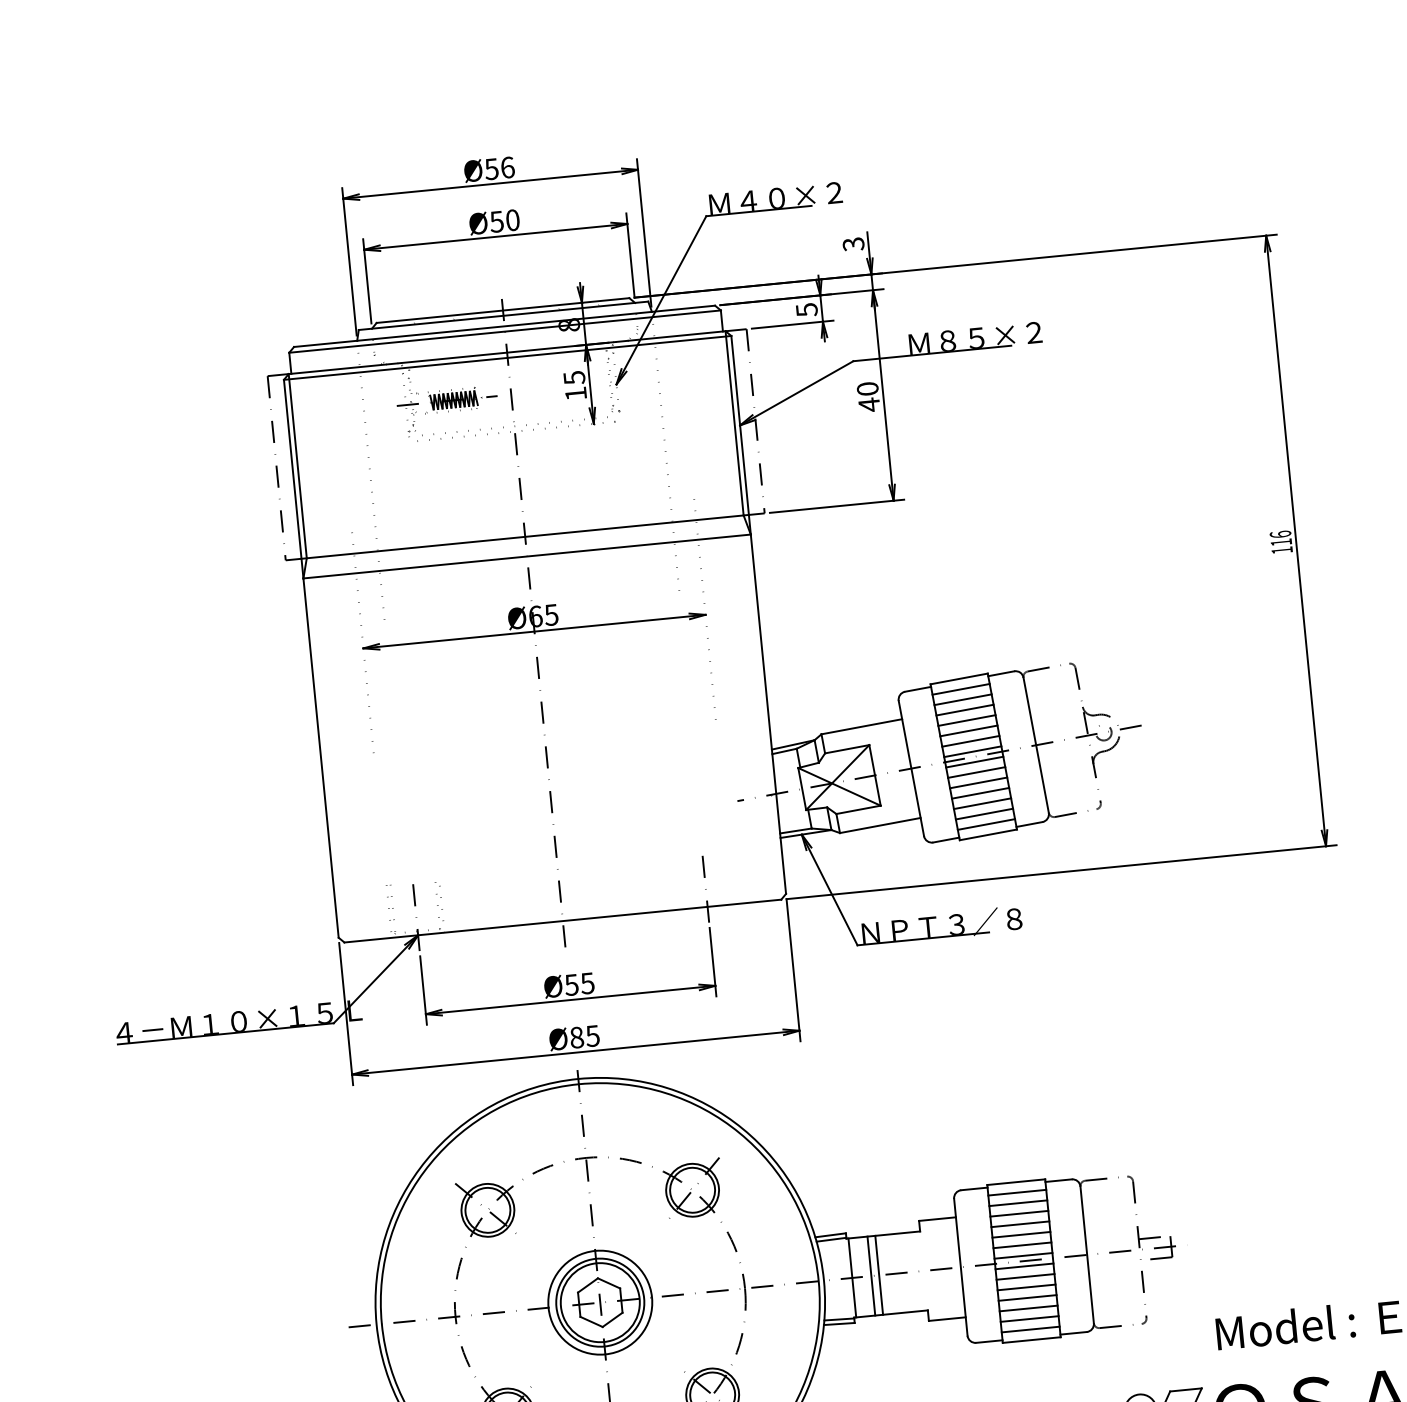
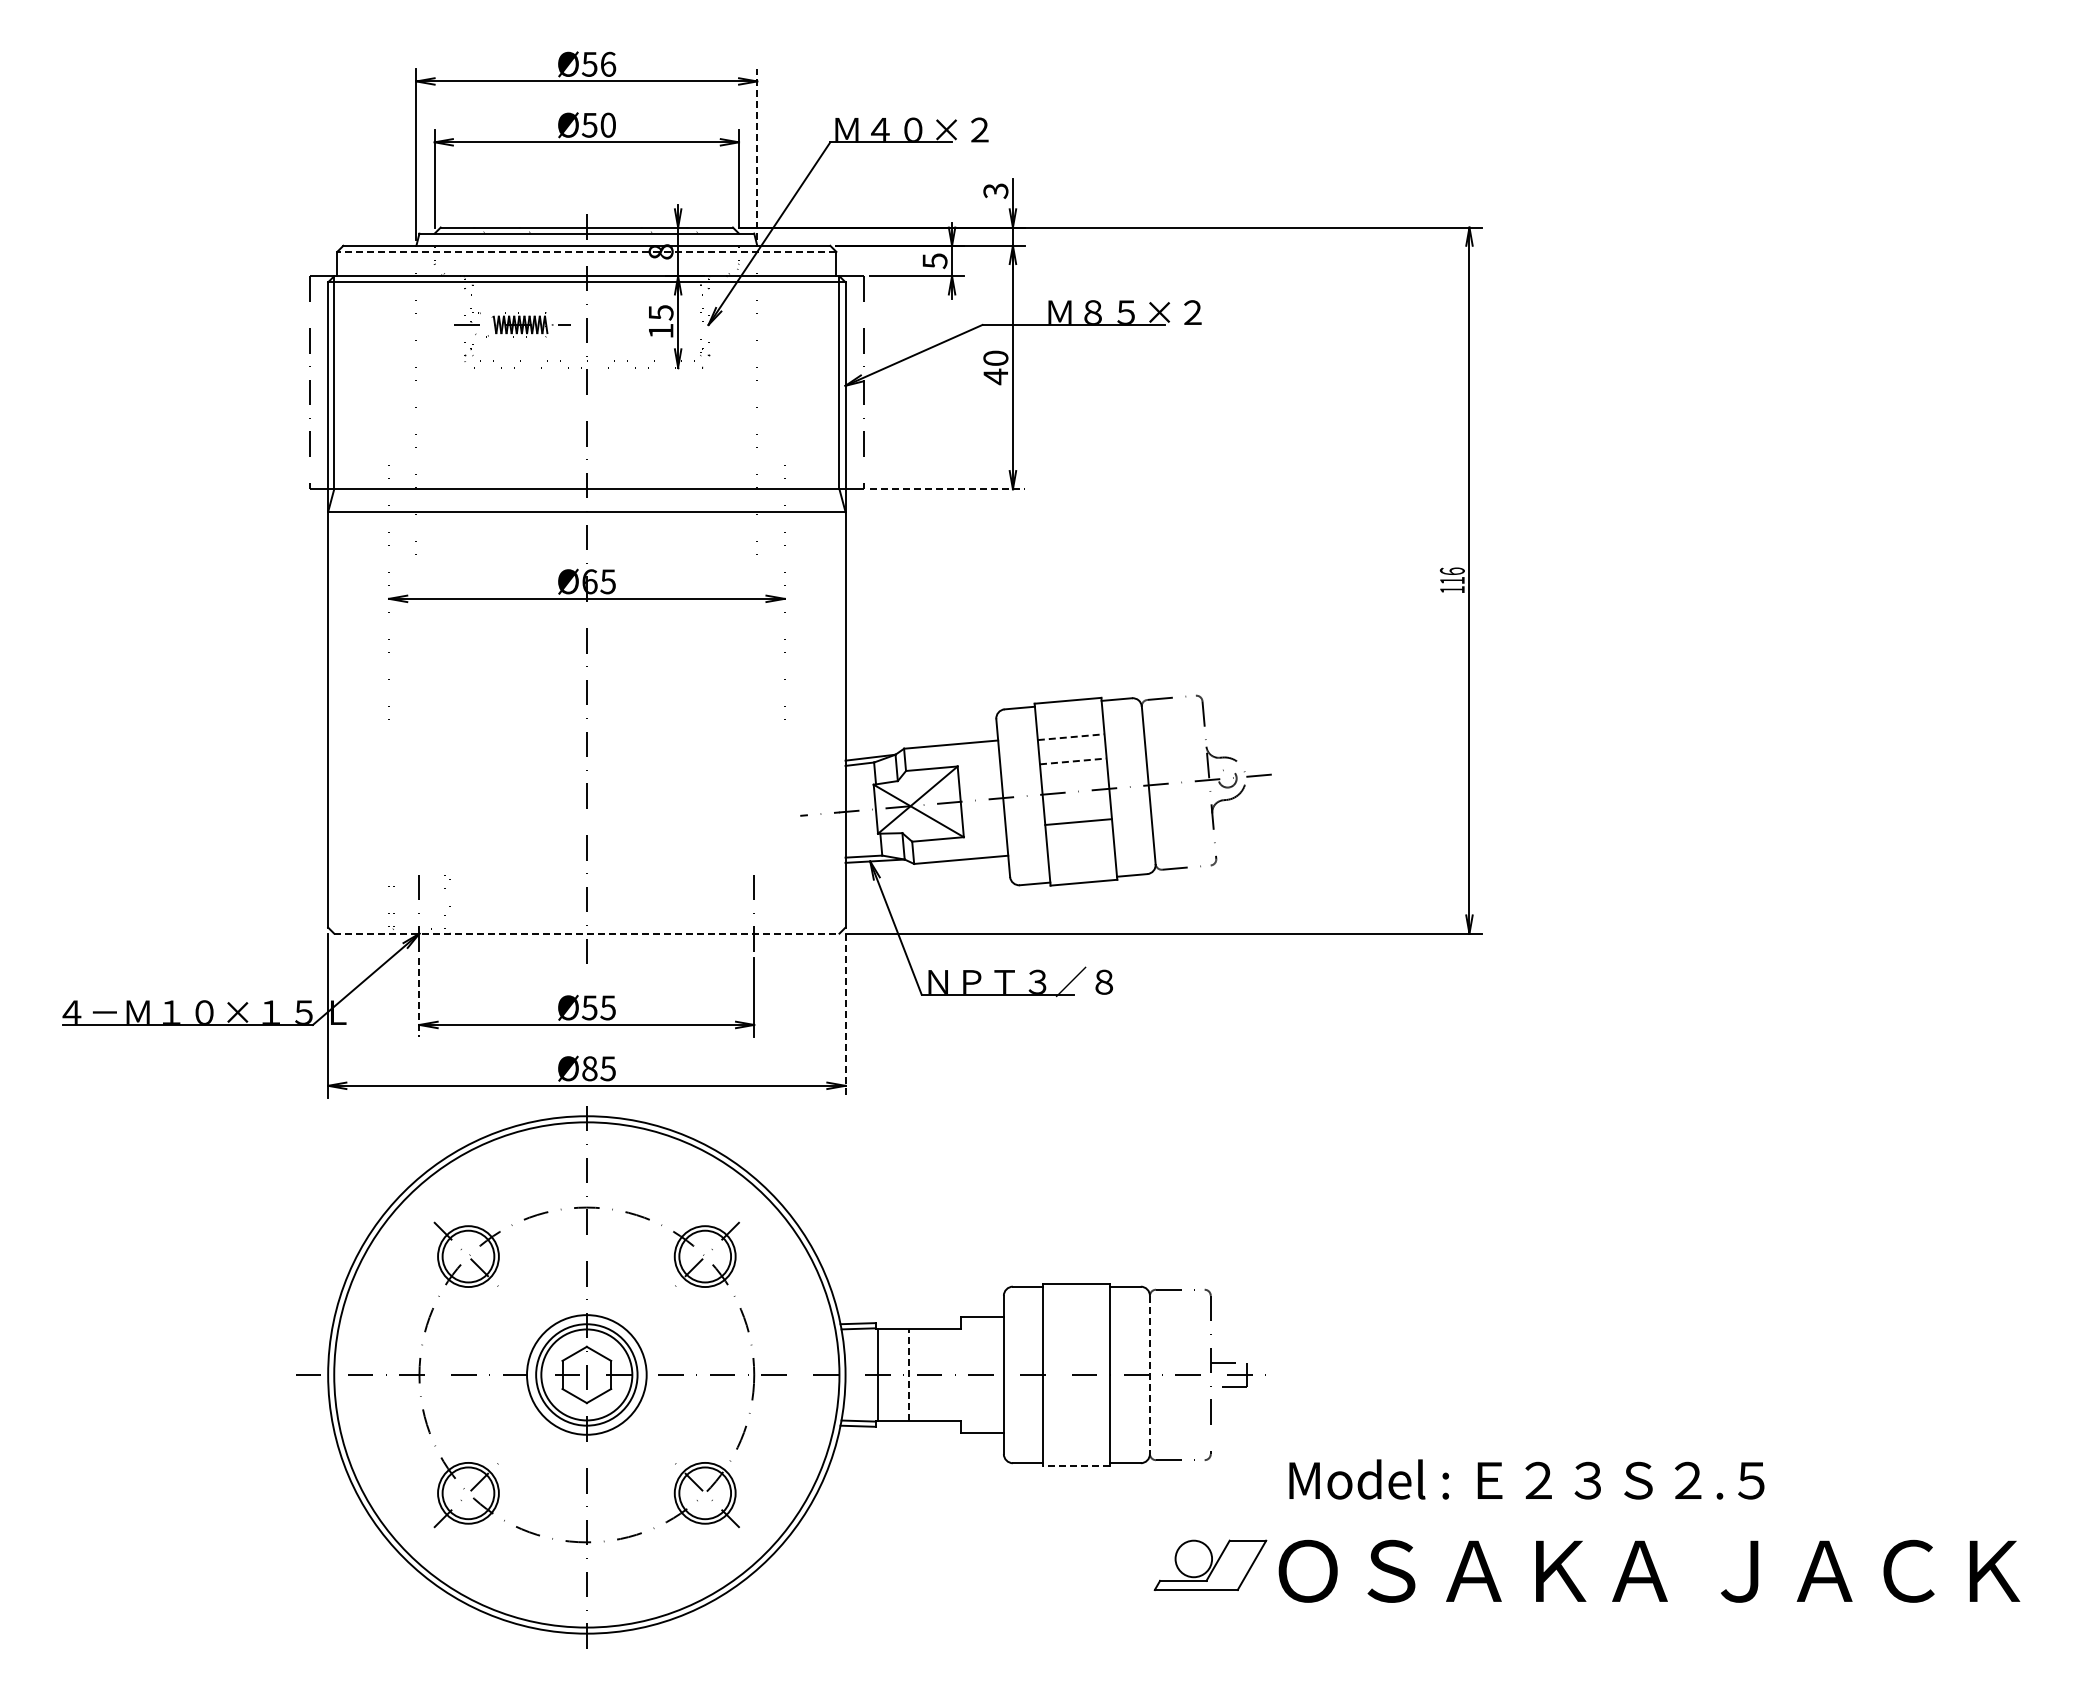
line: (644, 232) -> (757, 154), solid -> dashed
line: (504, 331) -> (586, 251), solid -> dashed
line: (837, 506) -> (947, 489), solid -> dashed
line: (960, 689) -> (1068, 712), removed
line: (962, 699) -> (1069, 724), removed
line: (965, 710) -> (1071, 737), solid -> dashed
line: (966, 720) -> (1071, 749), removed
line: (969, 730) -> (1073, 761), solid -> dashed
line: (970, 741) -> (1074, 773), removed
line: (972, 751) -> (1075, 785), removed
line: (974, 761) -> (1076, 797), removed
line: (976, 772) -> (1077, 809), removed
line: (980, 793) -> (1079, 834), removed
line: (982, 803) -> (1080, 846), removed
line: (984, 814) -> (1081, 858), removed
line: (986, 824) -> (1082, 870), removed
line: (562, 920) -> (586, 933), solid -> dashed
line: (793, 970) -> (845, 1016), solid -> dashed
line: (423, 990) -> (419, 997), solid -> dashed
line: (1016, 1192) -> (1076, 1295), removed
line: (1018, 1203) -> (1076, 1308), removed
line: (1019, 1214) -> (1076, 1320), removed
line: (1020, 1224) -> (1076, 1332), removed
line: (1021, 1234) -> (1076, 1344), removed
line: (1022, 1245) -> (1076, 1356), removed
line: (1023, 1255) -> (1076, 1368), removed
line: (1086, 1255) -> (1149, 1375), solid -> dashed
line: (1024, 1266) -> (1076, 1381), removed
line: (879, 1274) -> (909, 1374), solid -> dashed
line: (871, 1275) -> (900, 1374), removed
line: (1025, 1277) -> (1076, 1393), removed
line: (1026, 1287) -> (1076, 1405), removed
line: (1027, 1297) -> (1076, 1417), removed
line: (1028, 1308) -> (1076, 1429), removed
line: (1029, 1318) -> (1076, 1441), removed
line: (1030, 1329) -> (1076, 1454), removed
line: (1031, 1340) -> (1076, 1466), solid -> dashed

